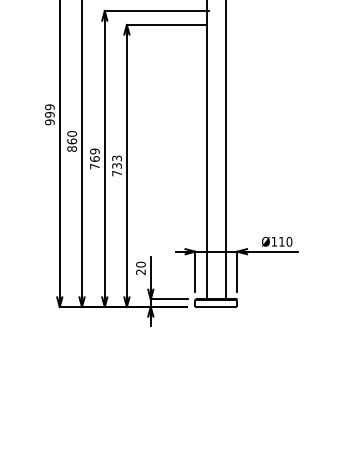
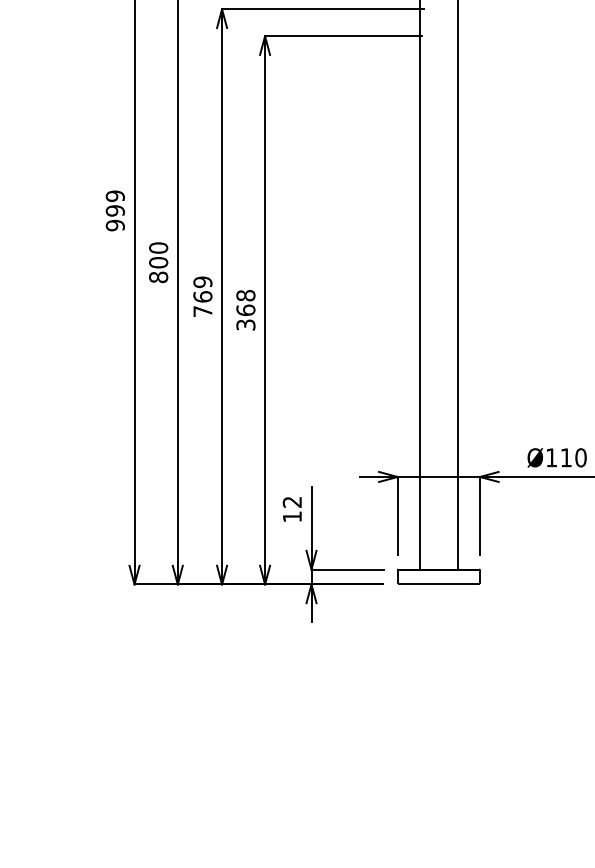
text: (71, 141) -> (157, 262), 860 -> 800
text: (116, 165) -> (244, 309), 733 -> 368
text: (140, 267) -> (291, 507), 20 -> 12

